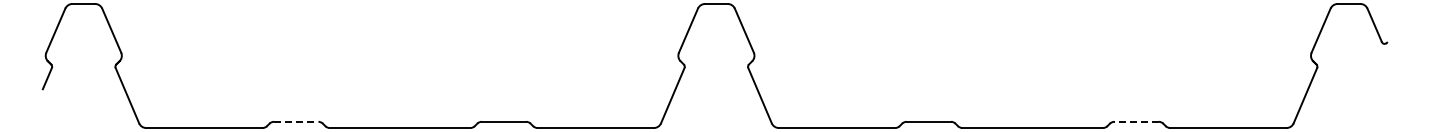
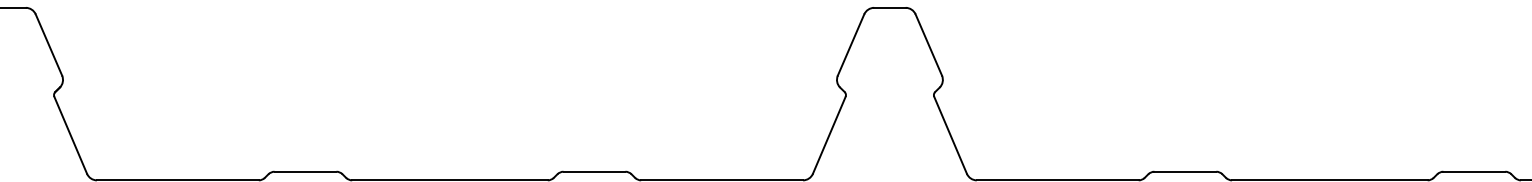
line: (296, 121) -> (305, 171), dashed -> solid
line: (1136, 121) -> (1474, 171), dashed -> solid

